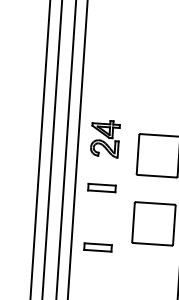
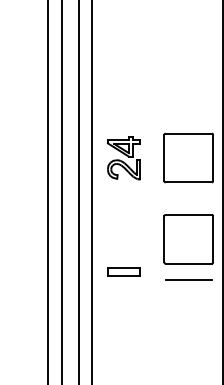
part: (104, 139) -> (123, 158), moved
part: (101, 187) -> (123, 200), removed
line: (151, 257) -> (188, 279), added

